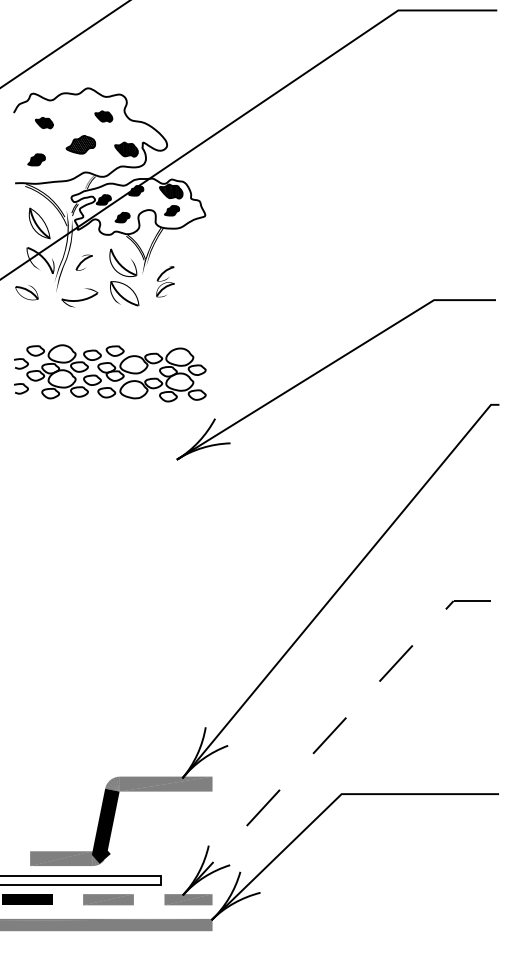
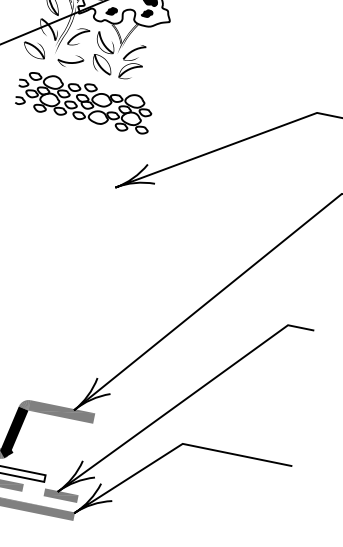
part: (84, 262) -> (78, 37), size x1.67
part: (165, 281) -> (132, 61), size x1.67
part: (26, 292) -> (34, 49), size x1.43
part: (110, 373) -> (84, 102), moved
line: (331, 734) -> (184, 400), dashed -> solid

